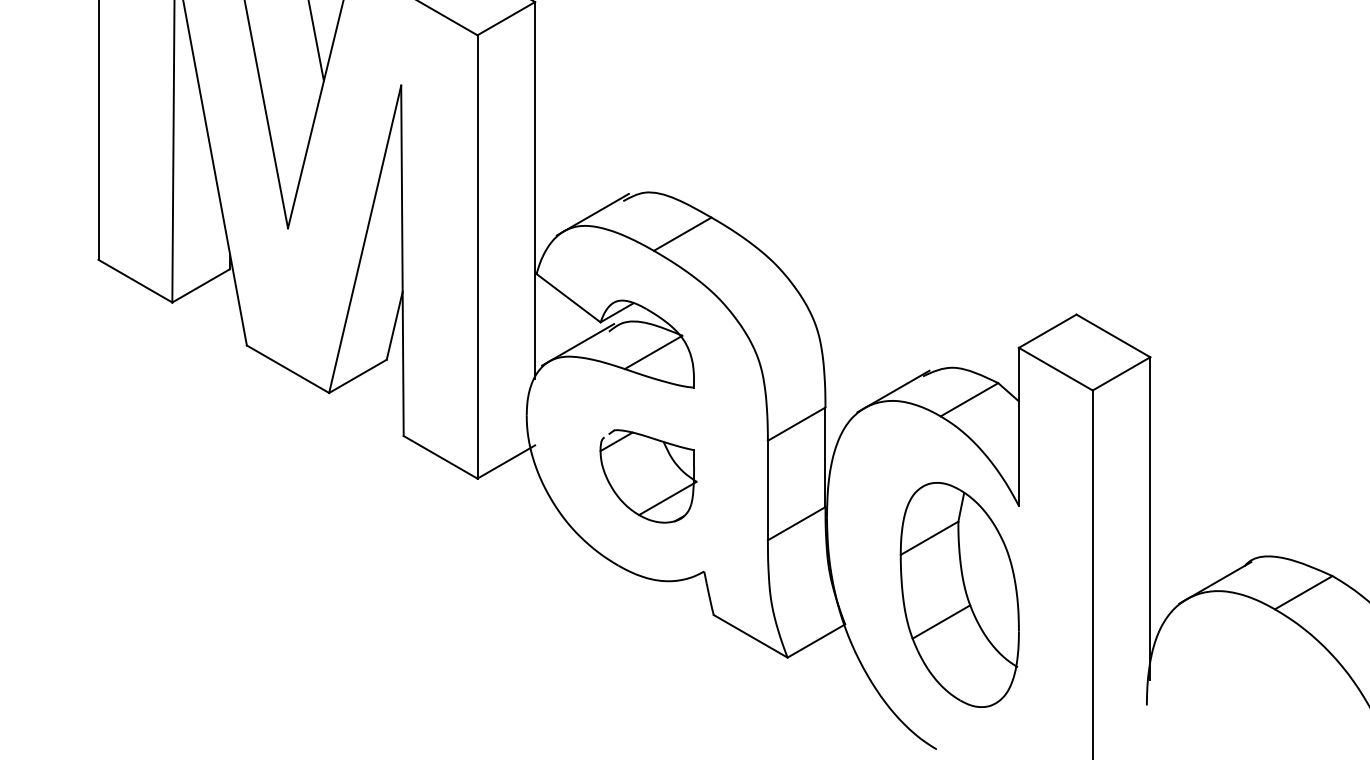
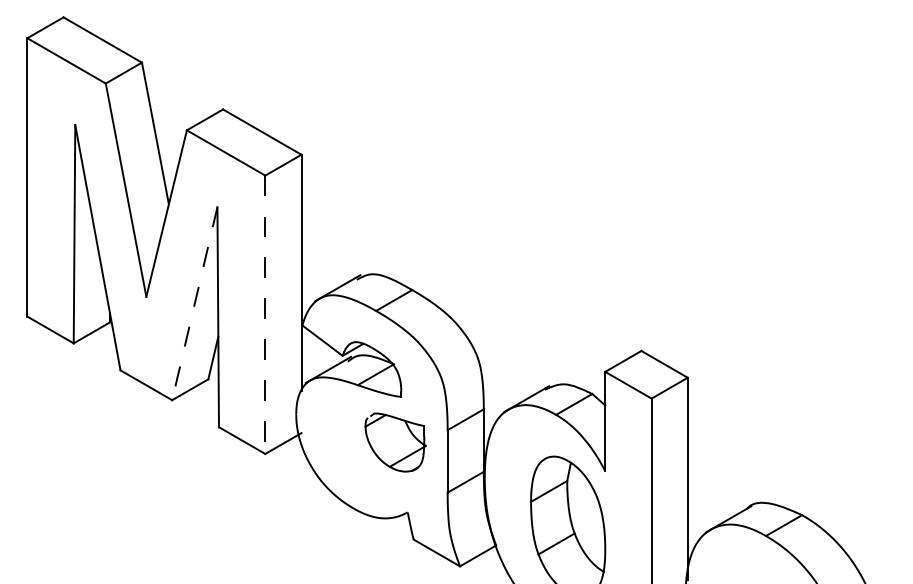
line: (364, 240) -> (194, 304), solid -> dashed
line: (477, 258) -> (265, 315), solid -> dashed
part: (648, 476) -> (395, 442), moved

